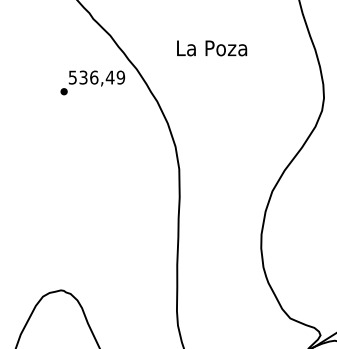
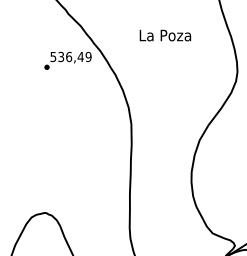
text: (212, 48) -> (165, 35), moved

